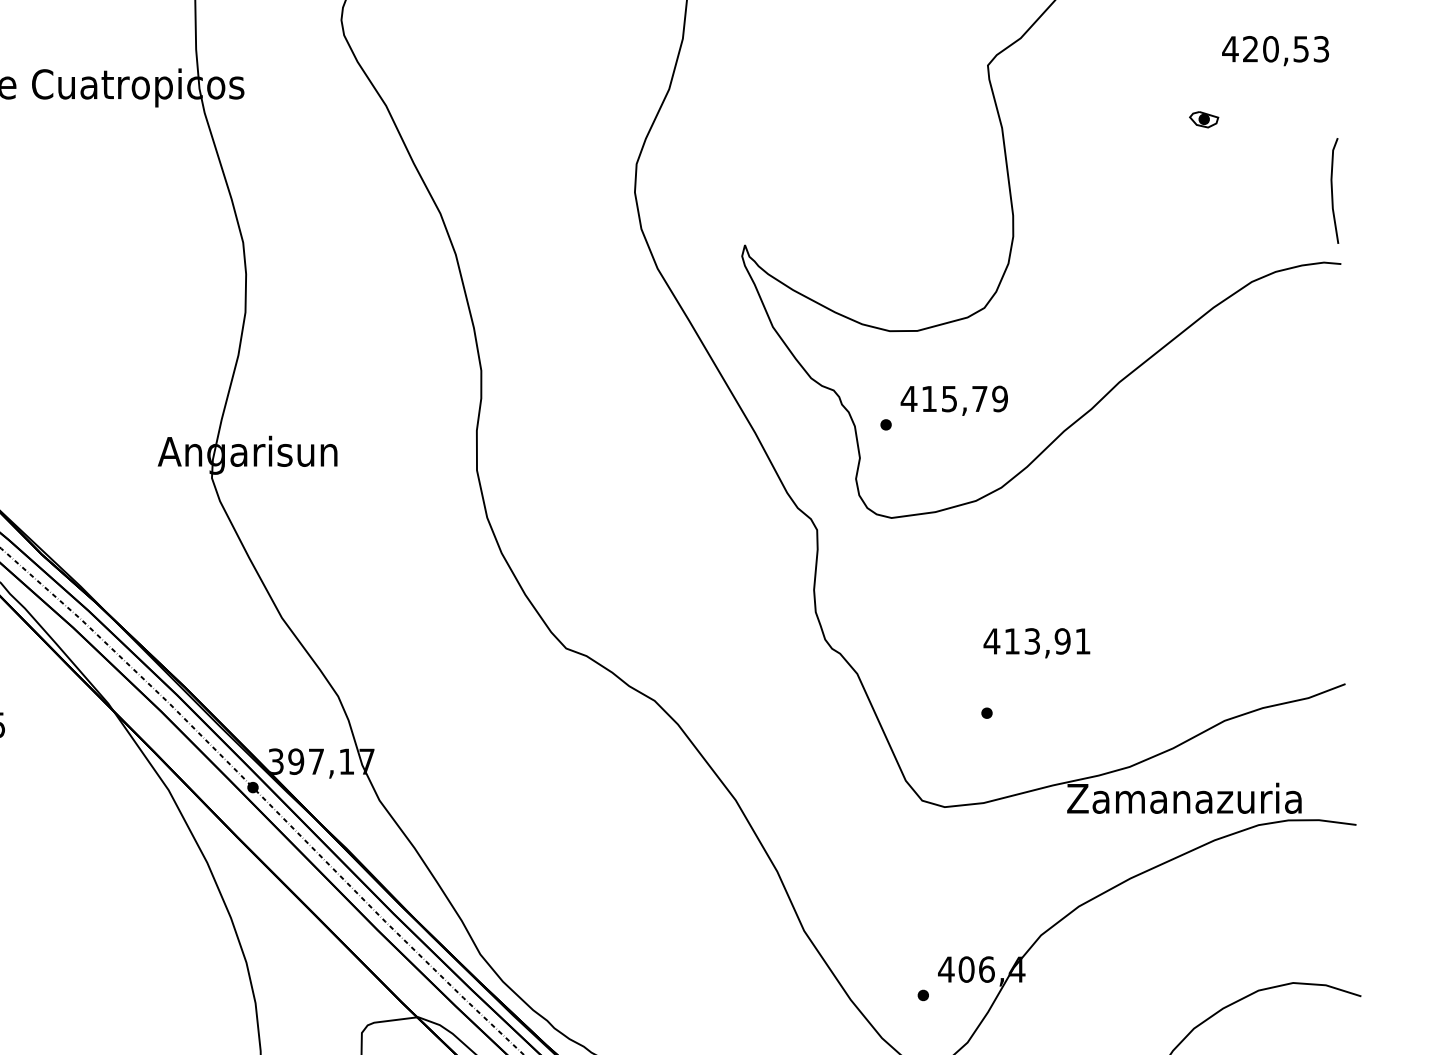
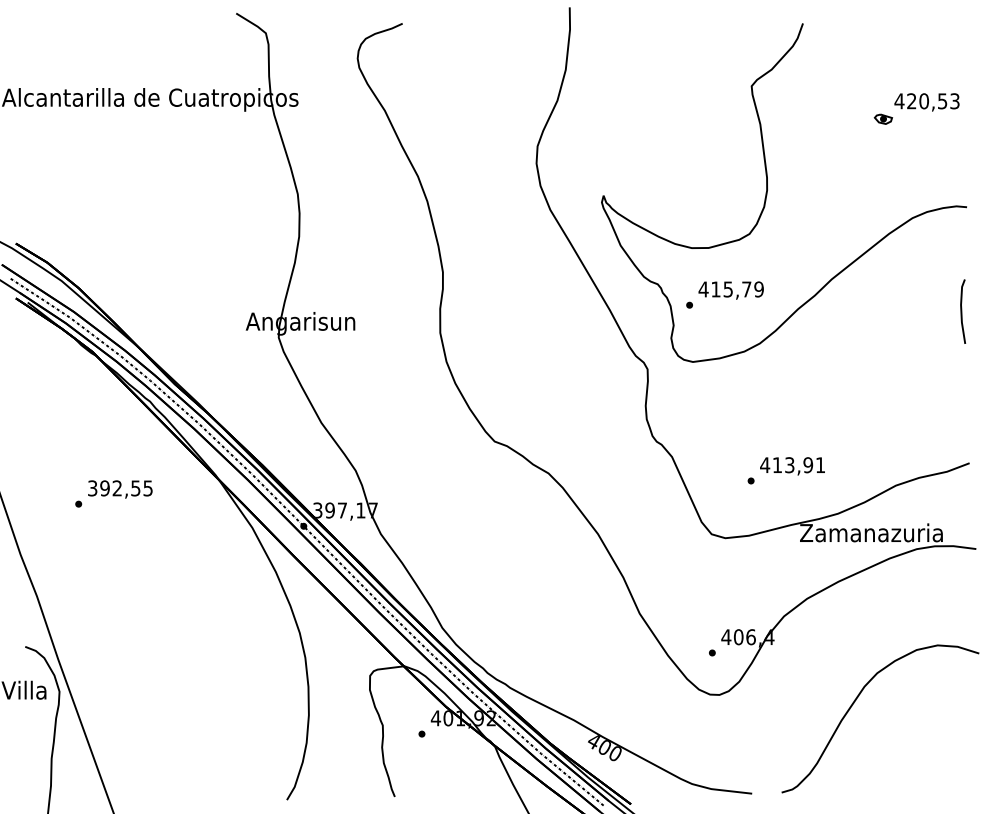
text: (1274, 51) -> (926, 102), moved
line: (1333, 190) -> (962, 311), moved
text: (1036, 643) -> (792, 466), moved

